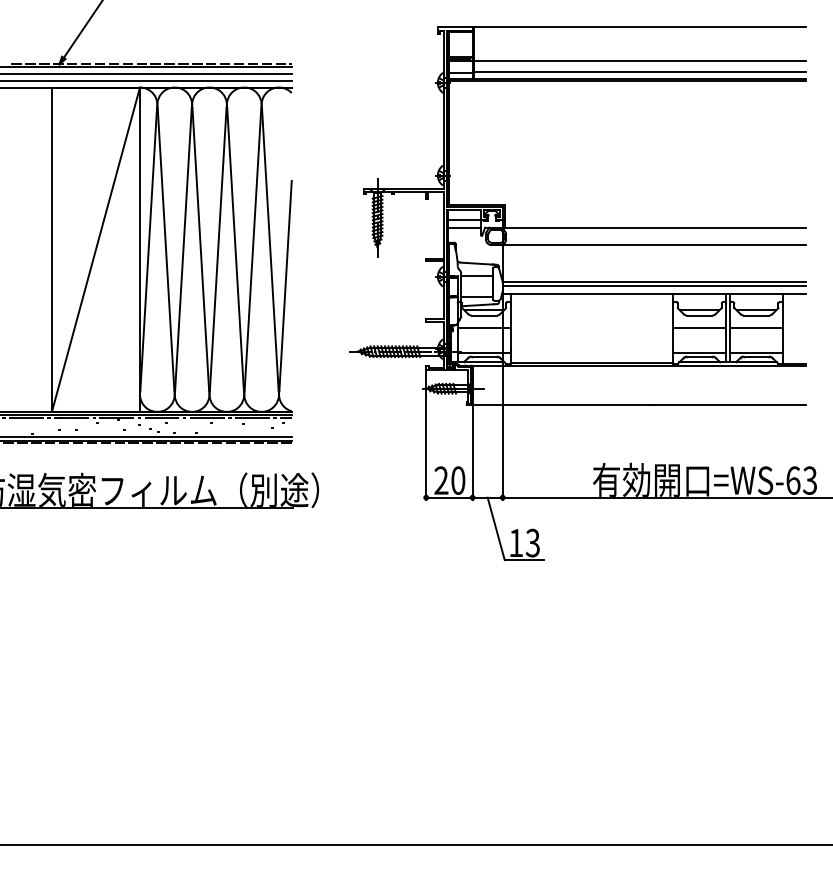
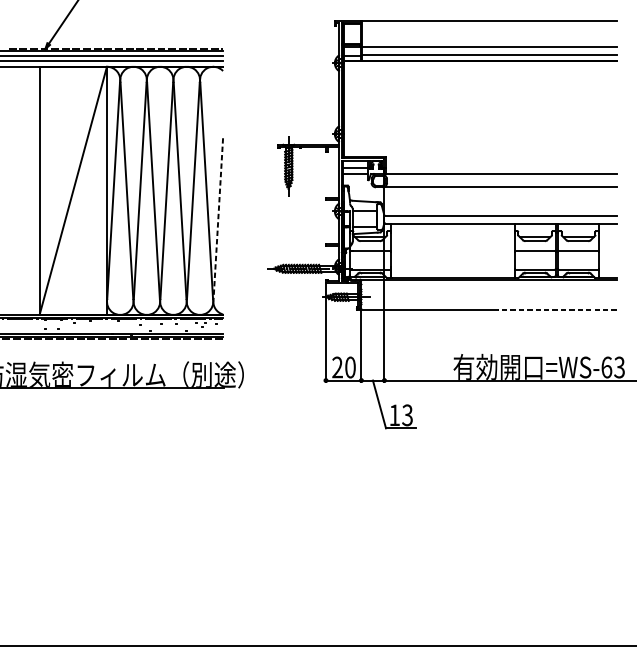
line: (654, 285) -> (500, 218), removed
line: (285, 286) -> (218, 219), solid -> dashed
line: (728, 404) -> (557, 309), solid -> dashed

